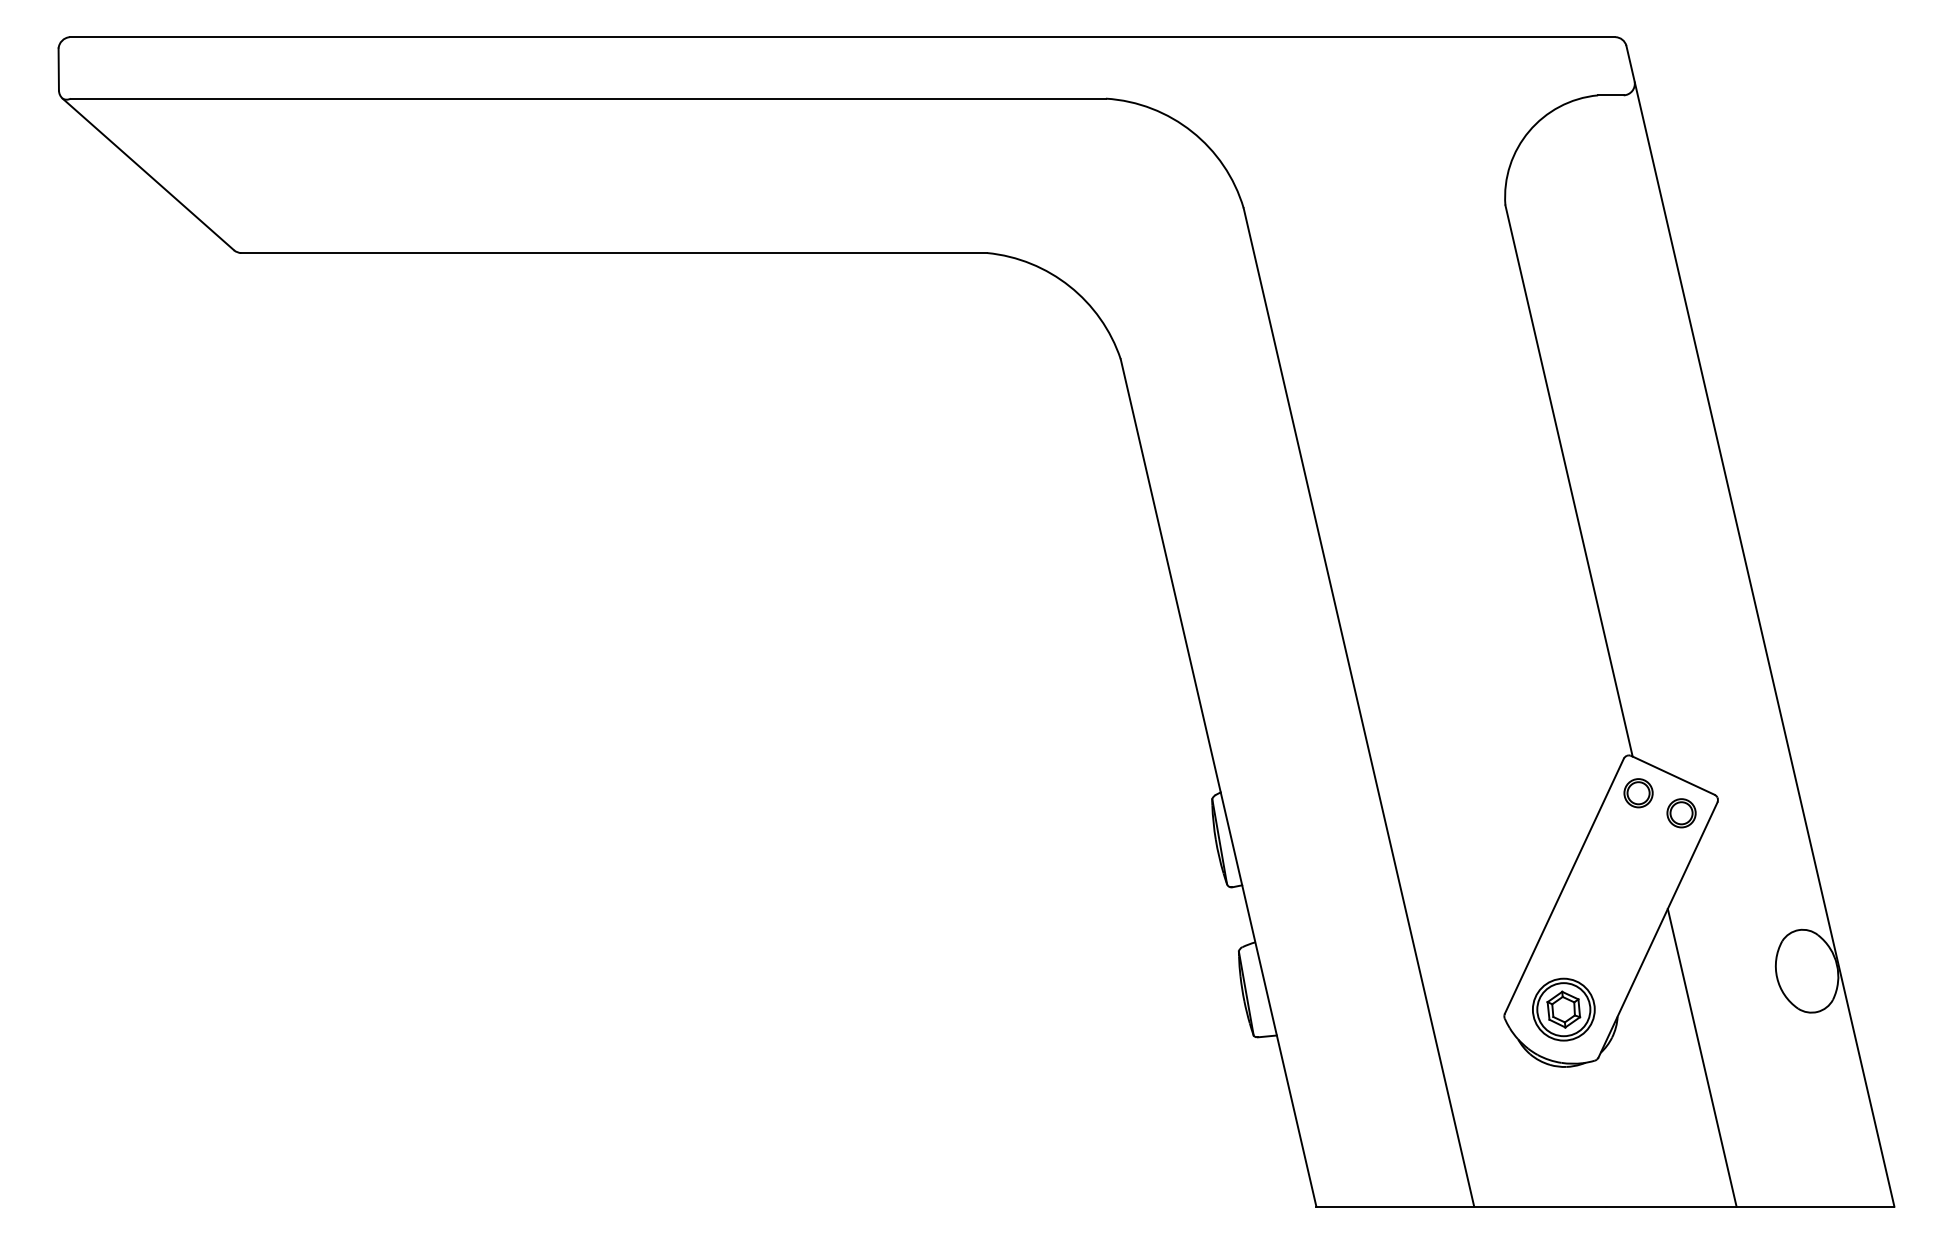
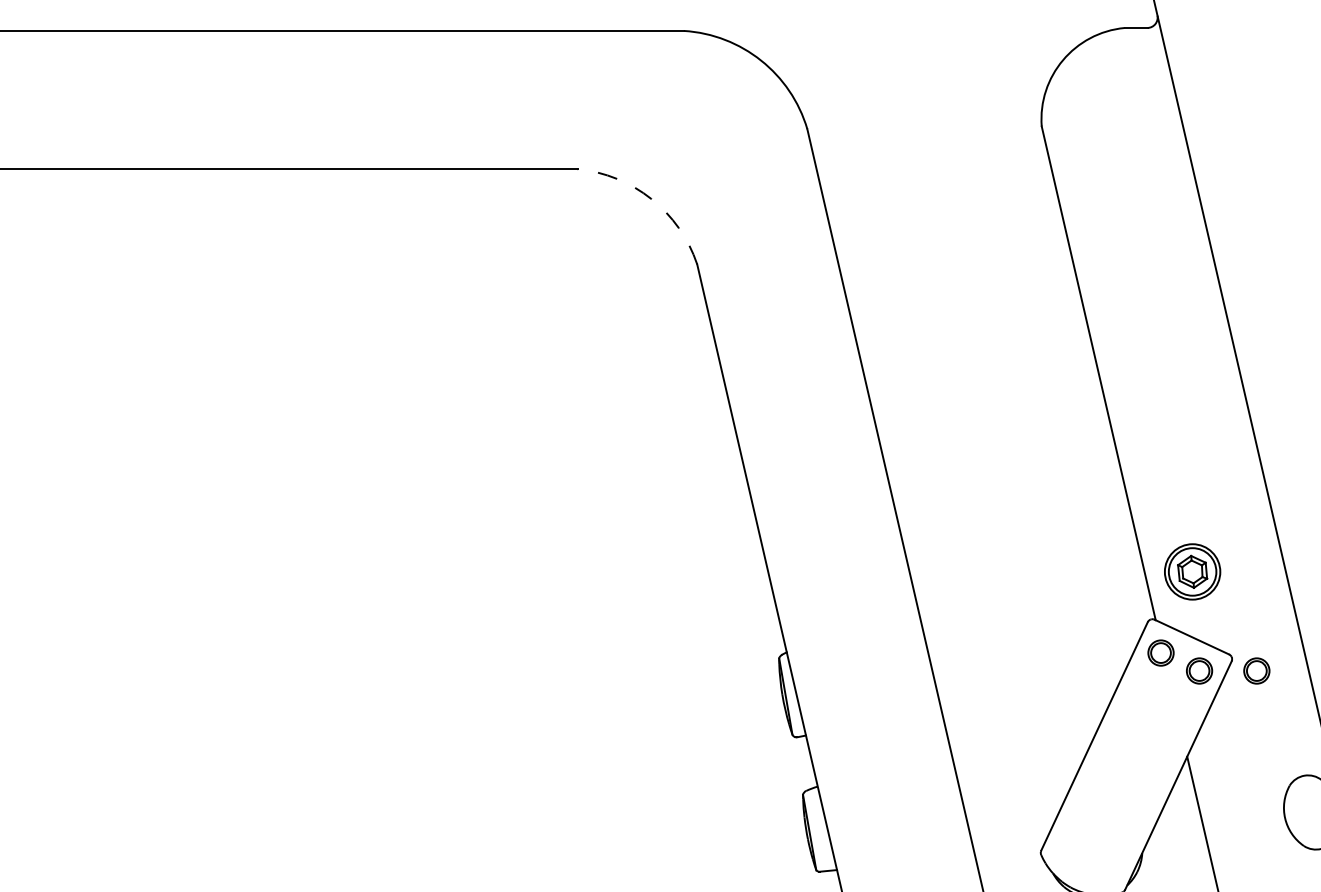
arc: (1069, 286) -> (651, 199), solid -> dashed
part: (1745, 813) -> (1256, 671), added
part: (1563, 1009) -> (1192, 571), moved

